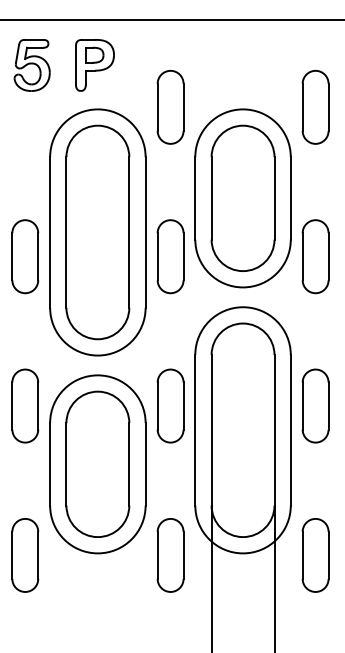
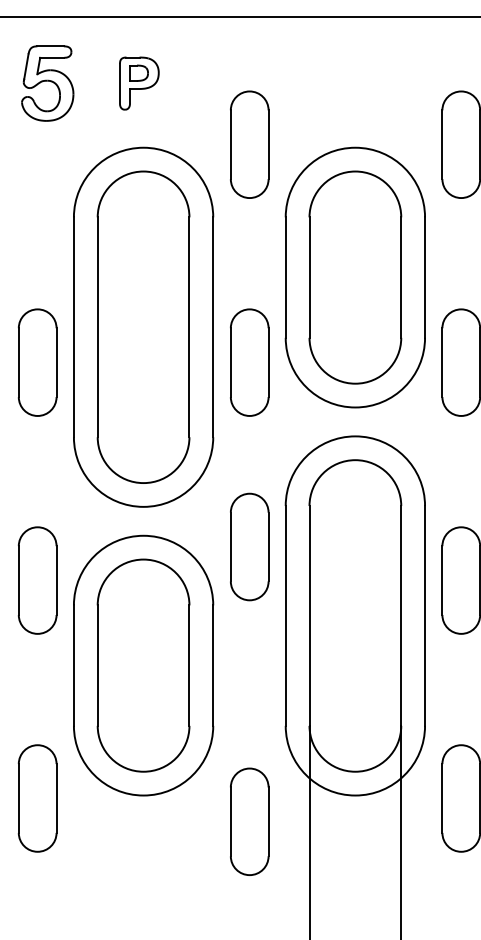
part: (94, 65) -> (138, 83), size x0.7
part: (170, 405) -> (249, 546), moved
part: (170, 555) -> (249, 821), moved

